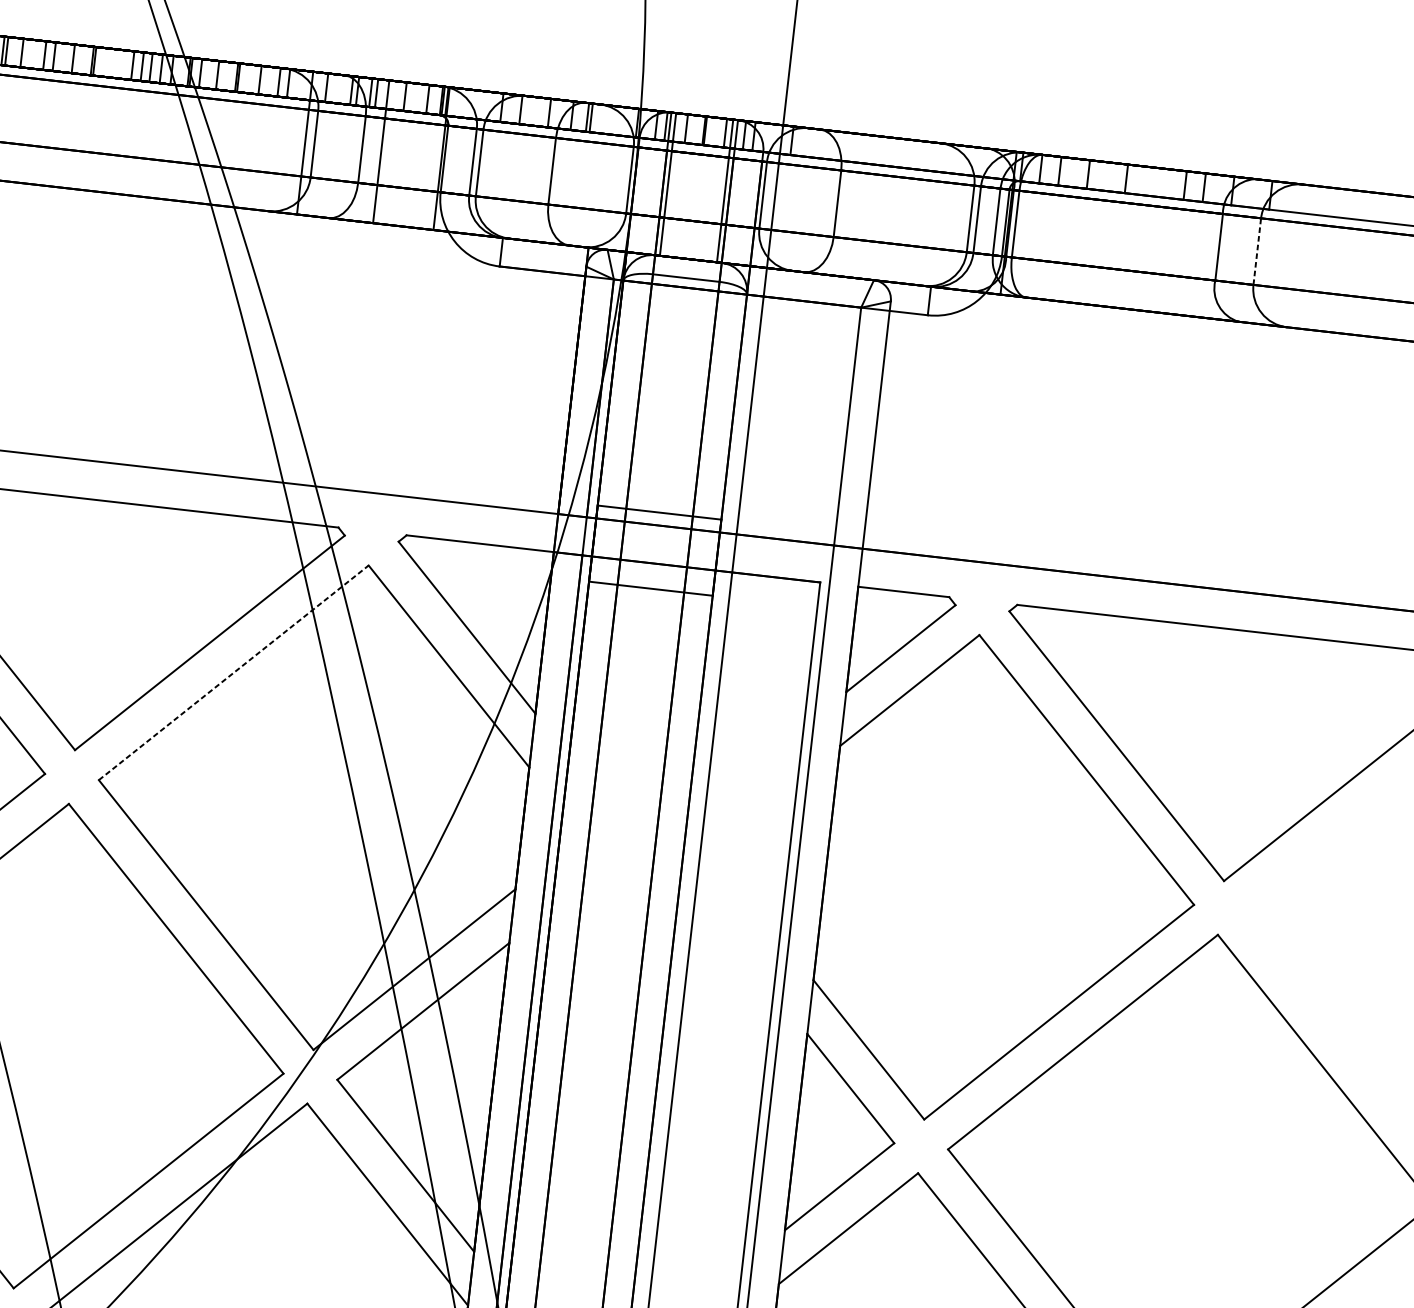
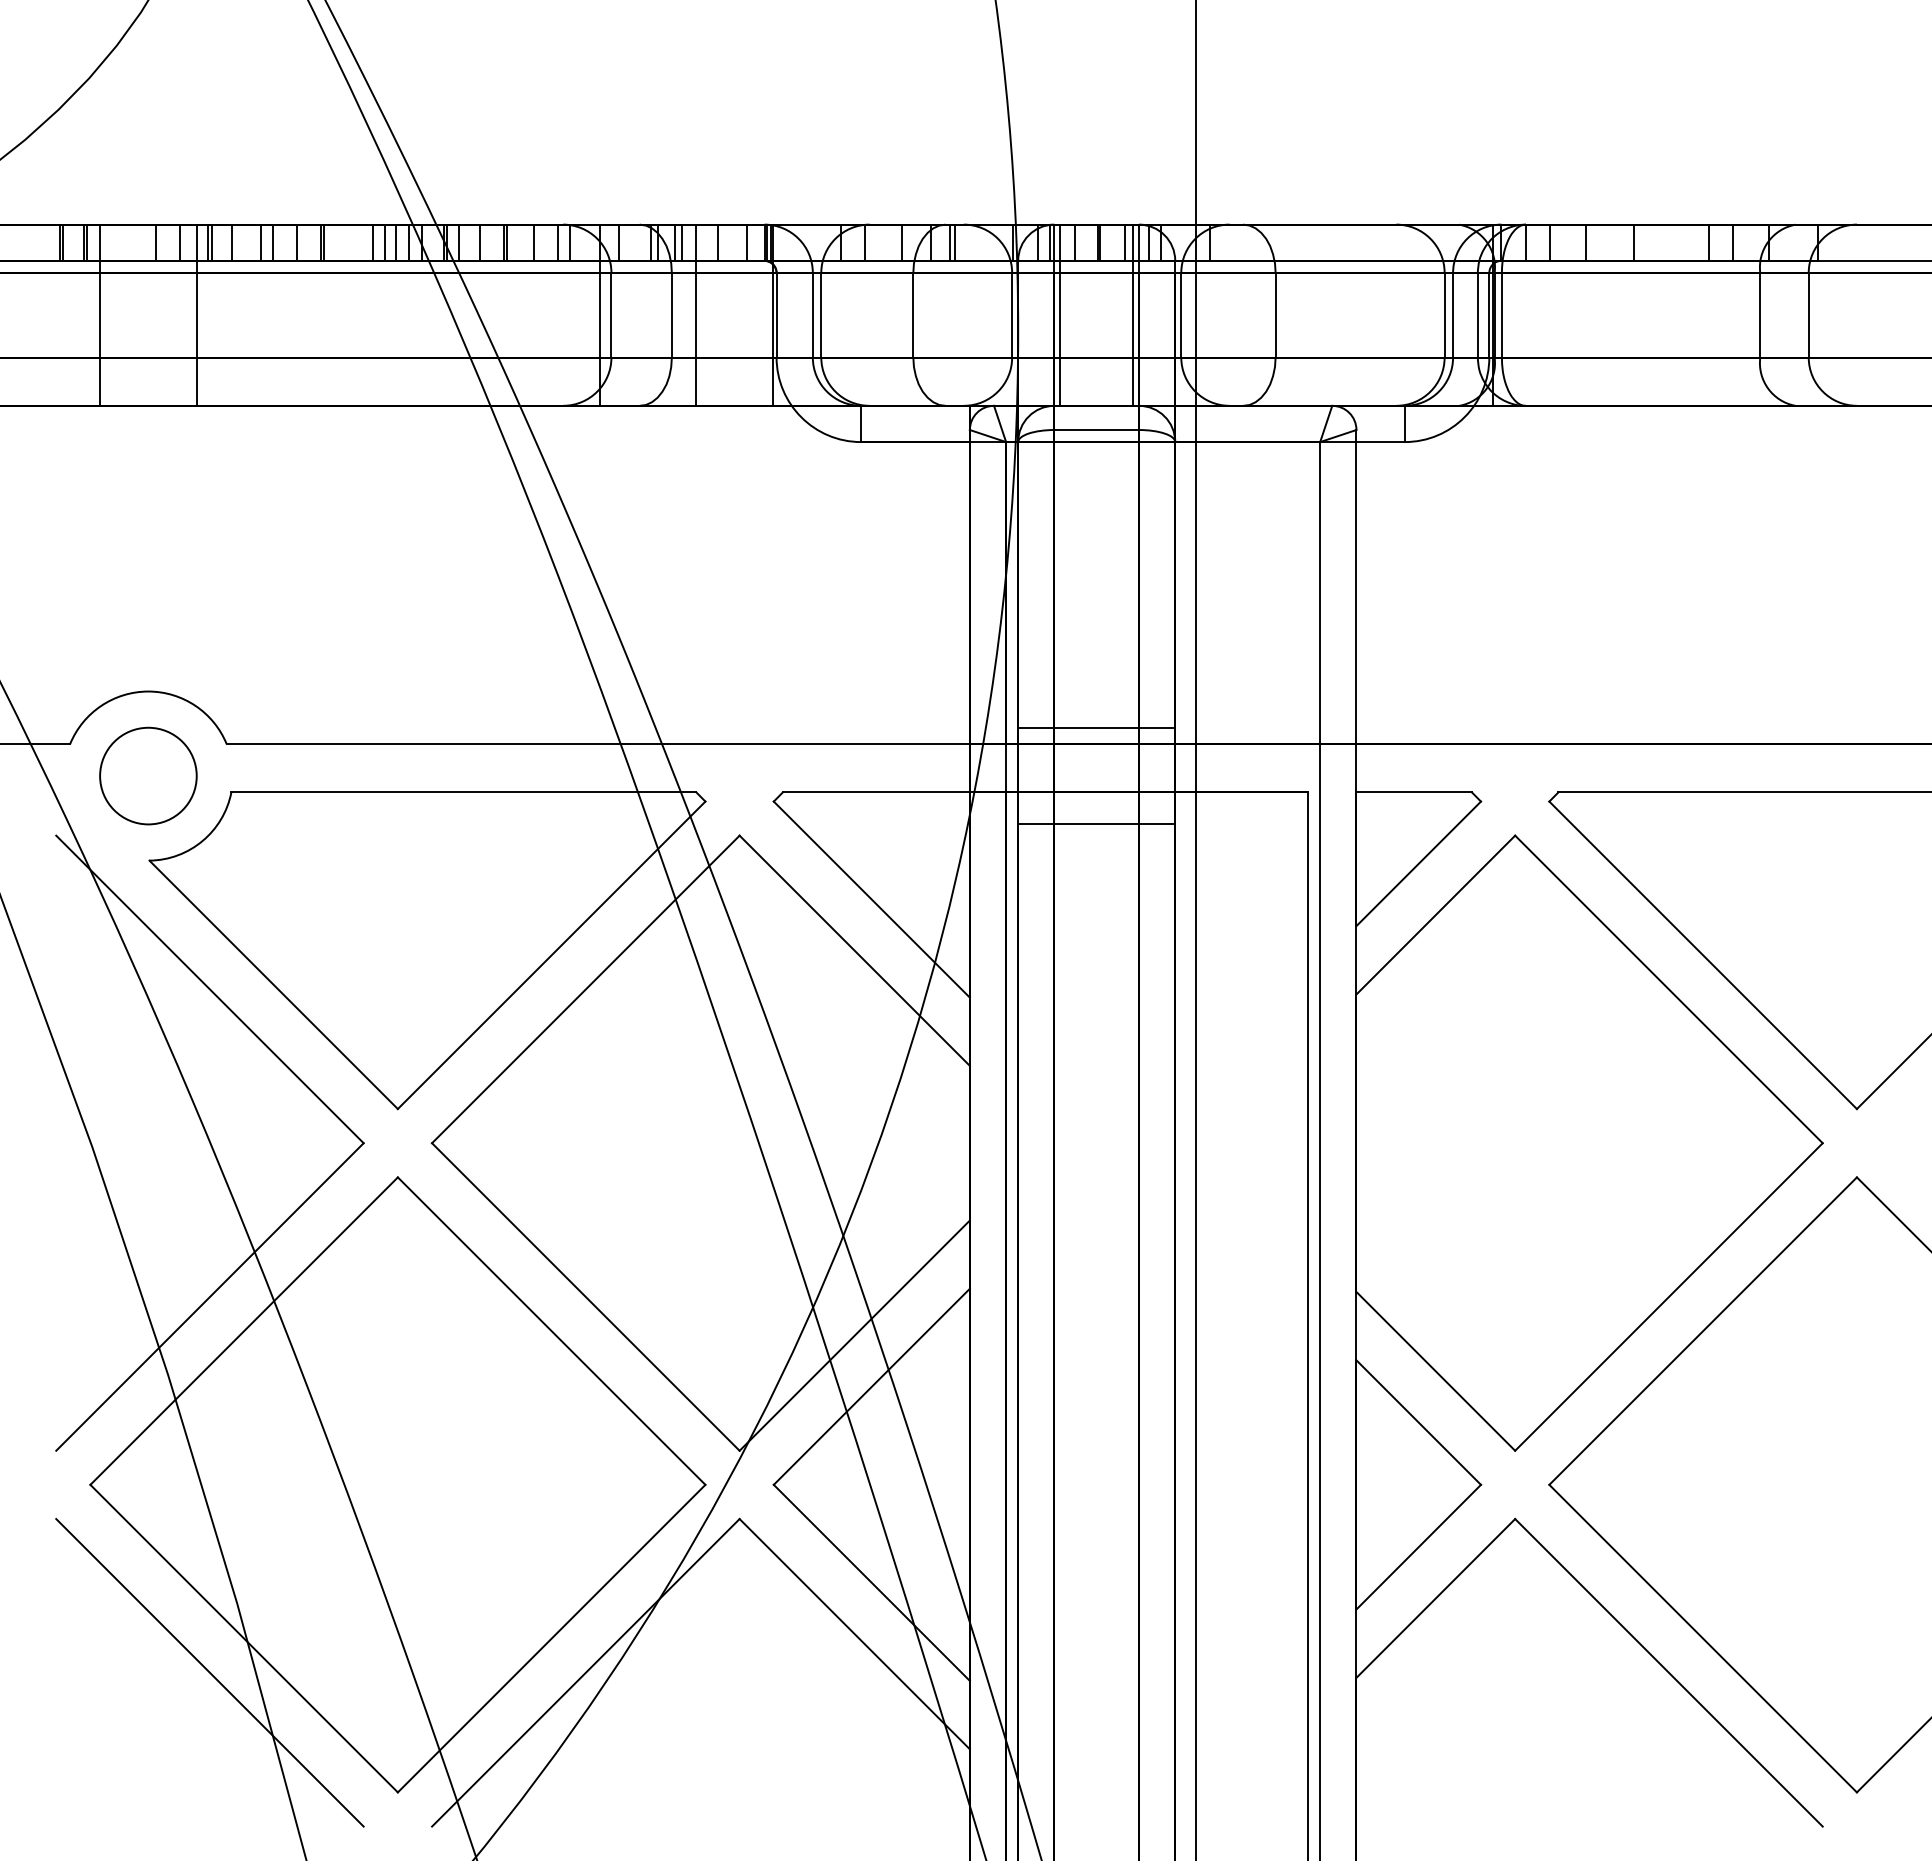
line: (1257, 251) -> (1808, 314), dashed -> solid
line: (234, 672) -> (586, 989), dashed -> solid

